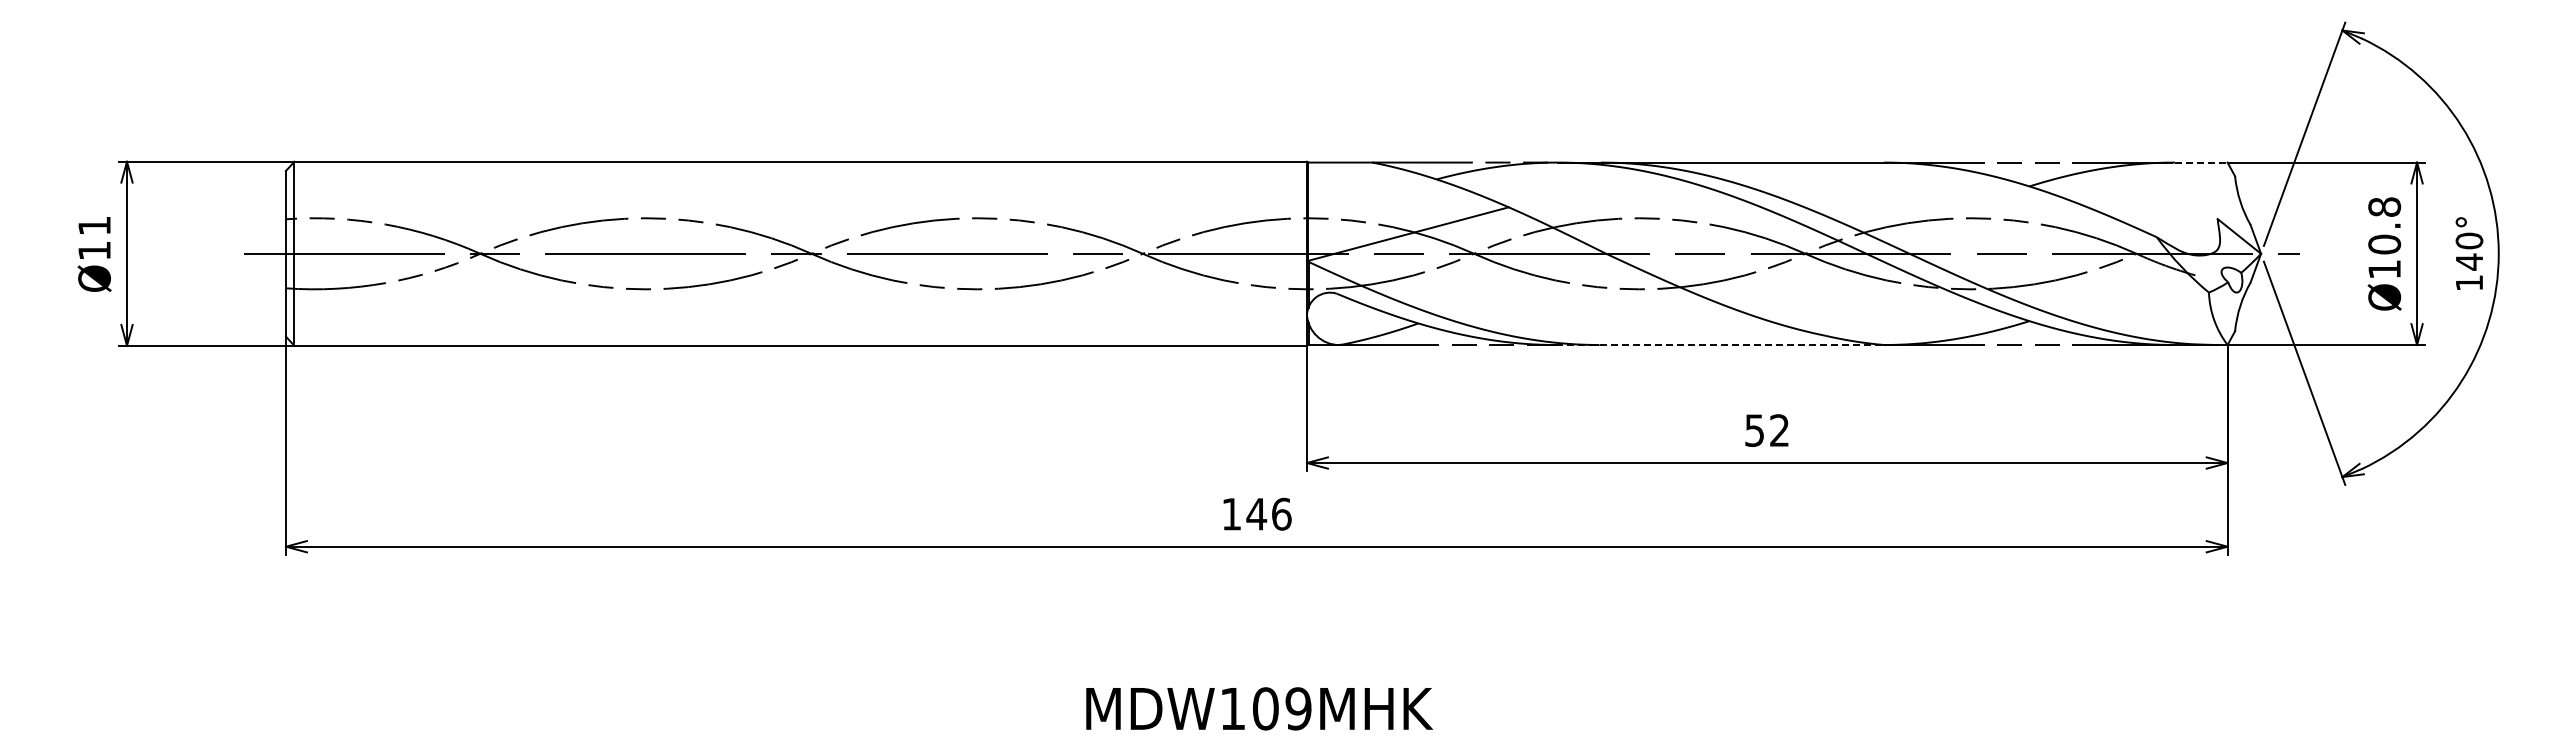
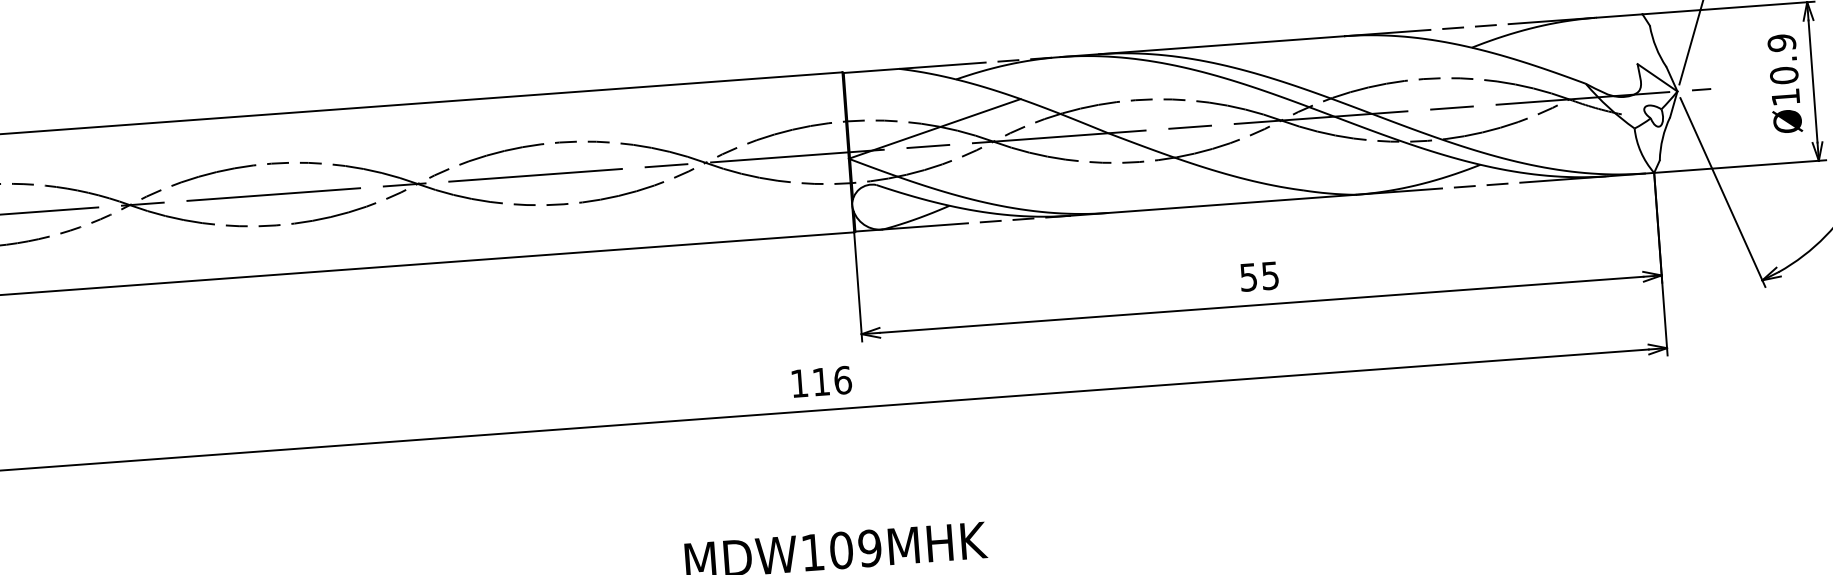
line: (2201, 162) -> (1619, 15), dashed -> solid
text: (2384, 207) -> (1781, 43), Ø10.8 -> Ø10.9
line: (1720, 345) -> (1213, 205), dashed -> solid
text: (1779, 430) -> (1270, 275), 52 -> 55
text: (1256, 514) -> (821, 382), 146 -> 116

